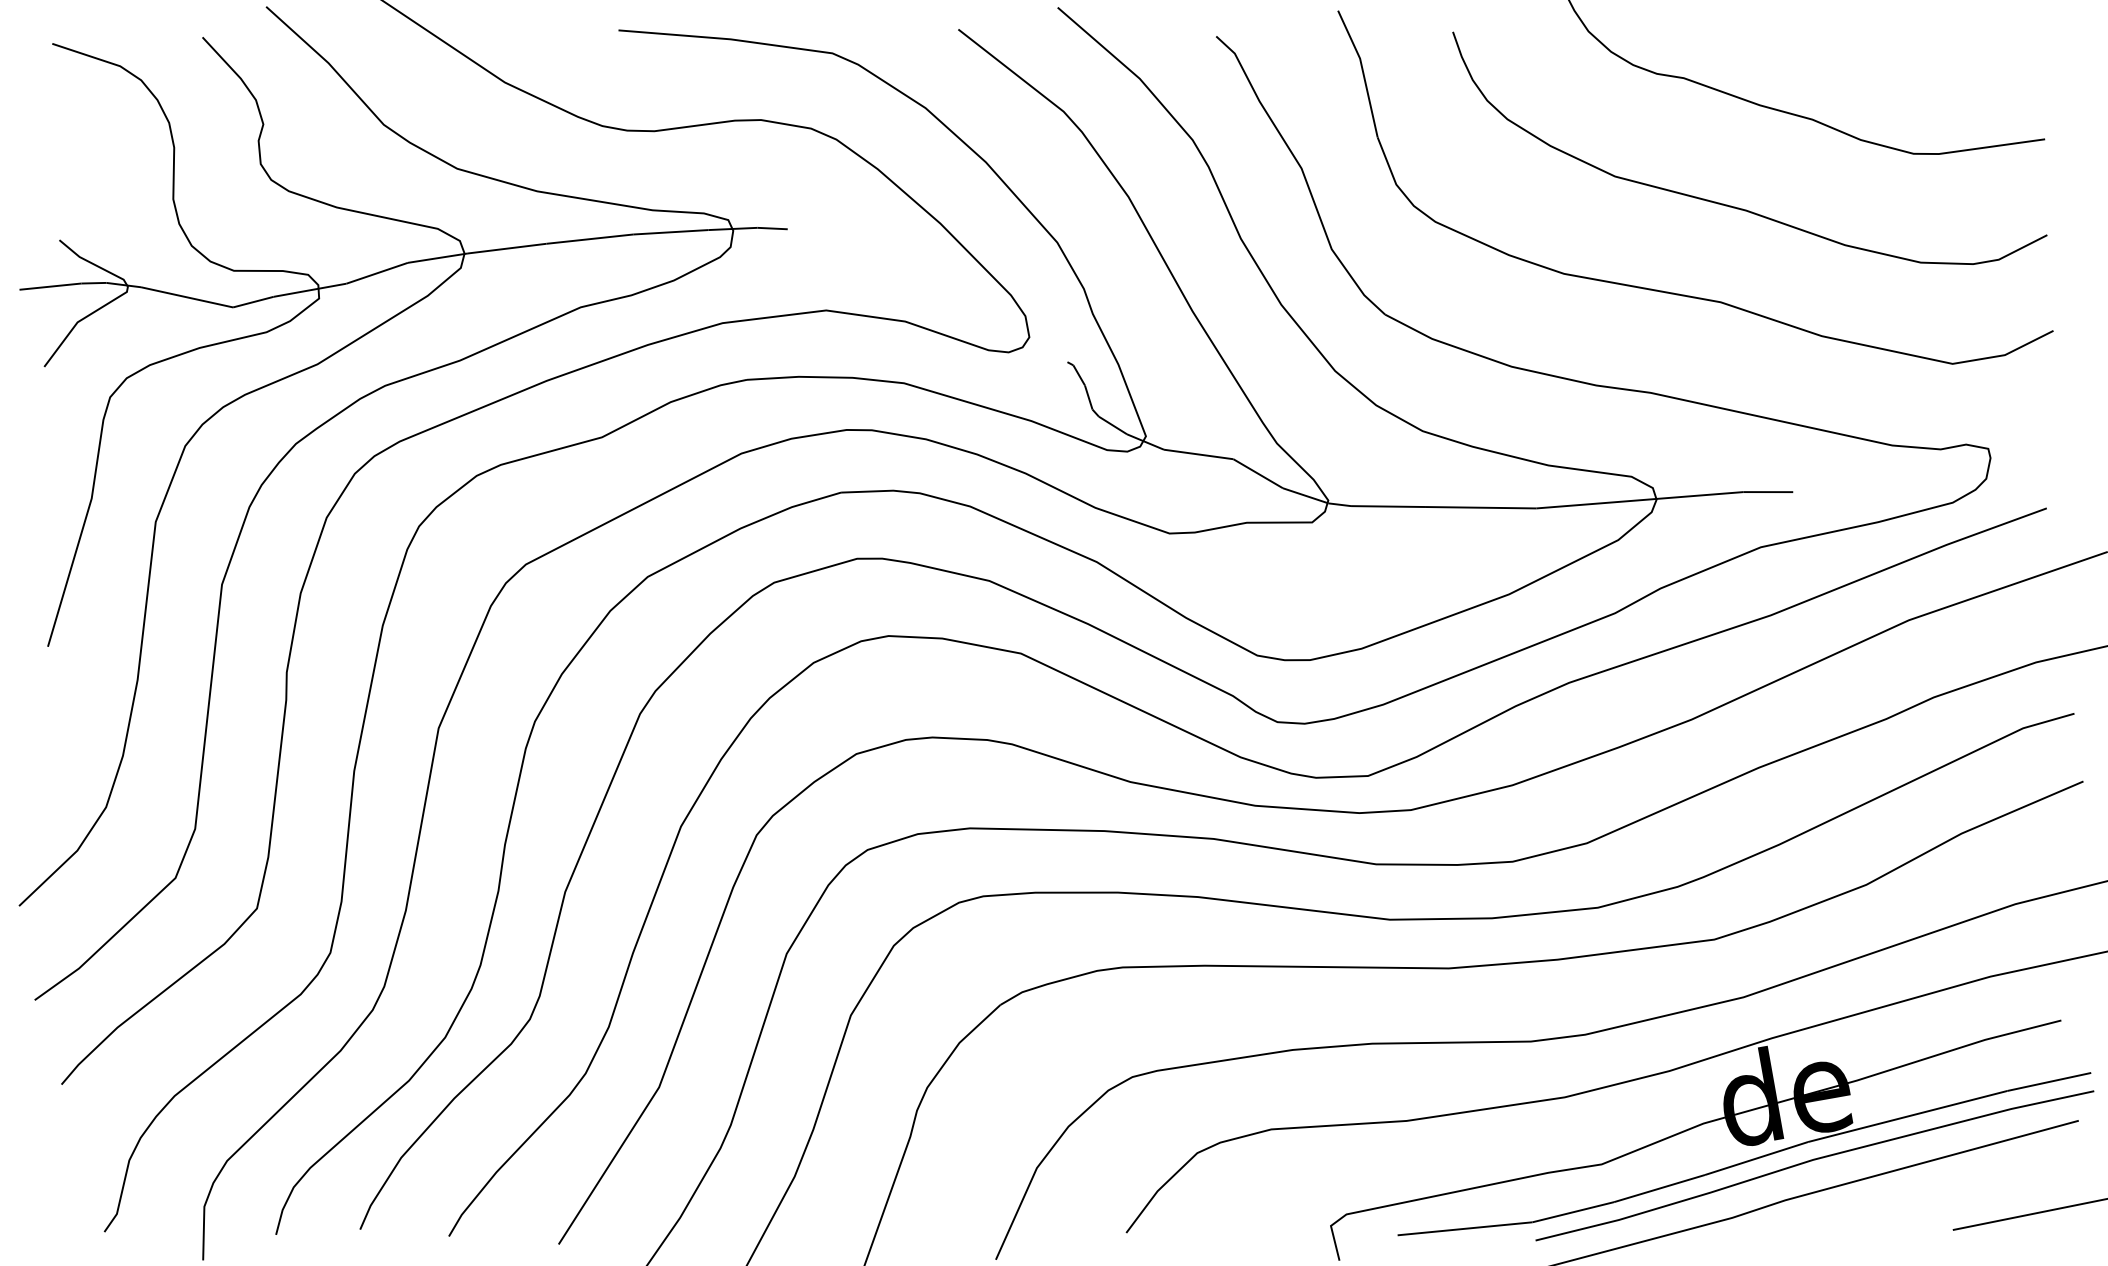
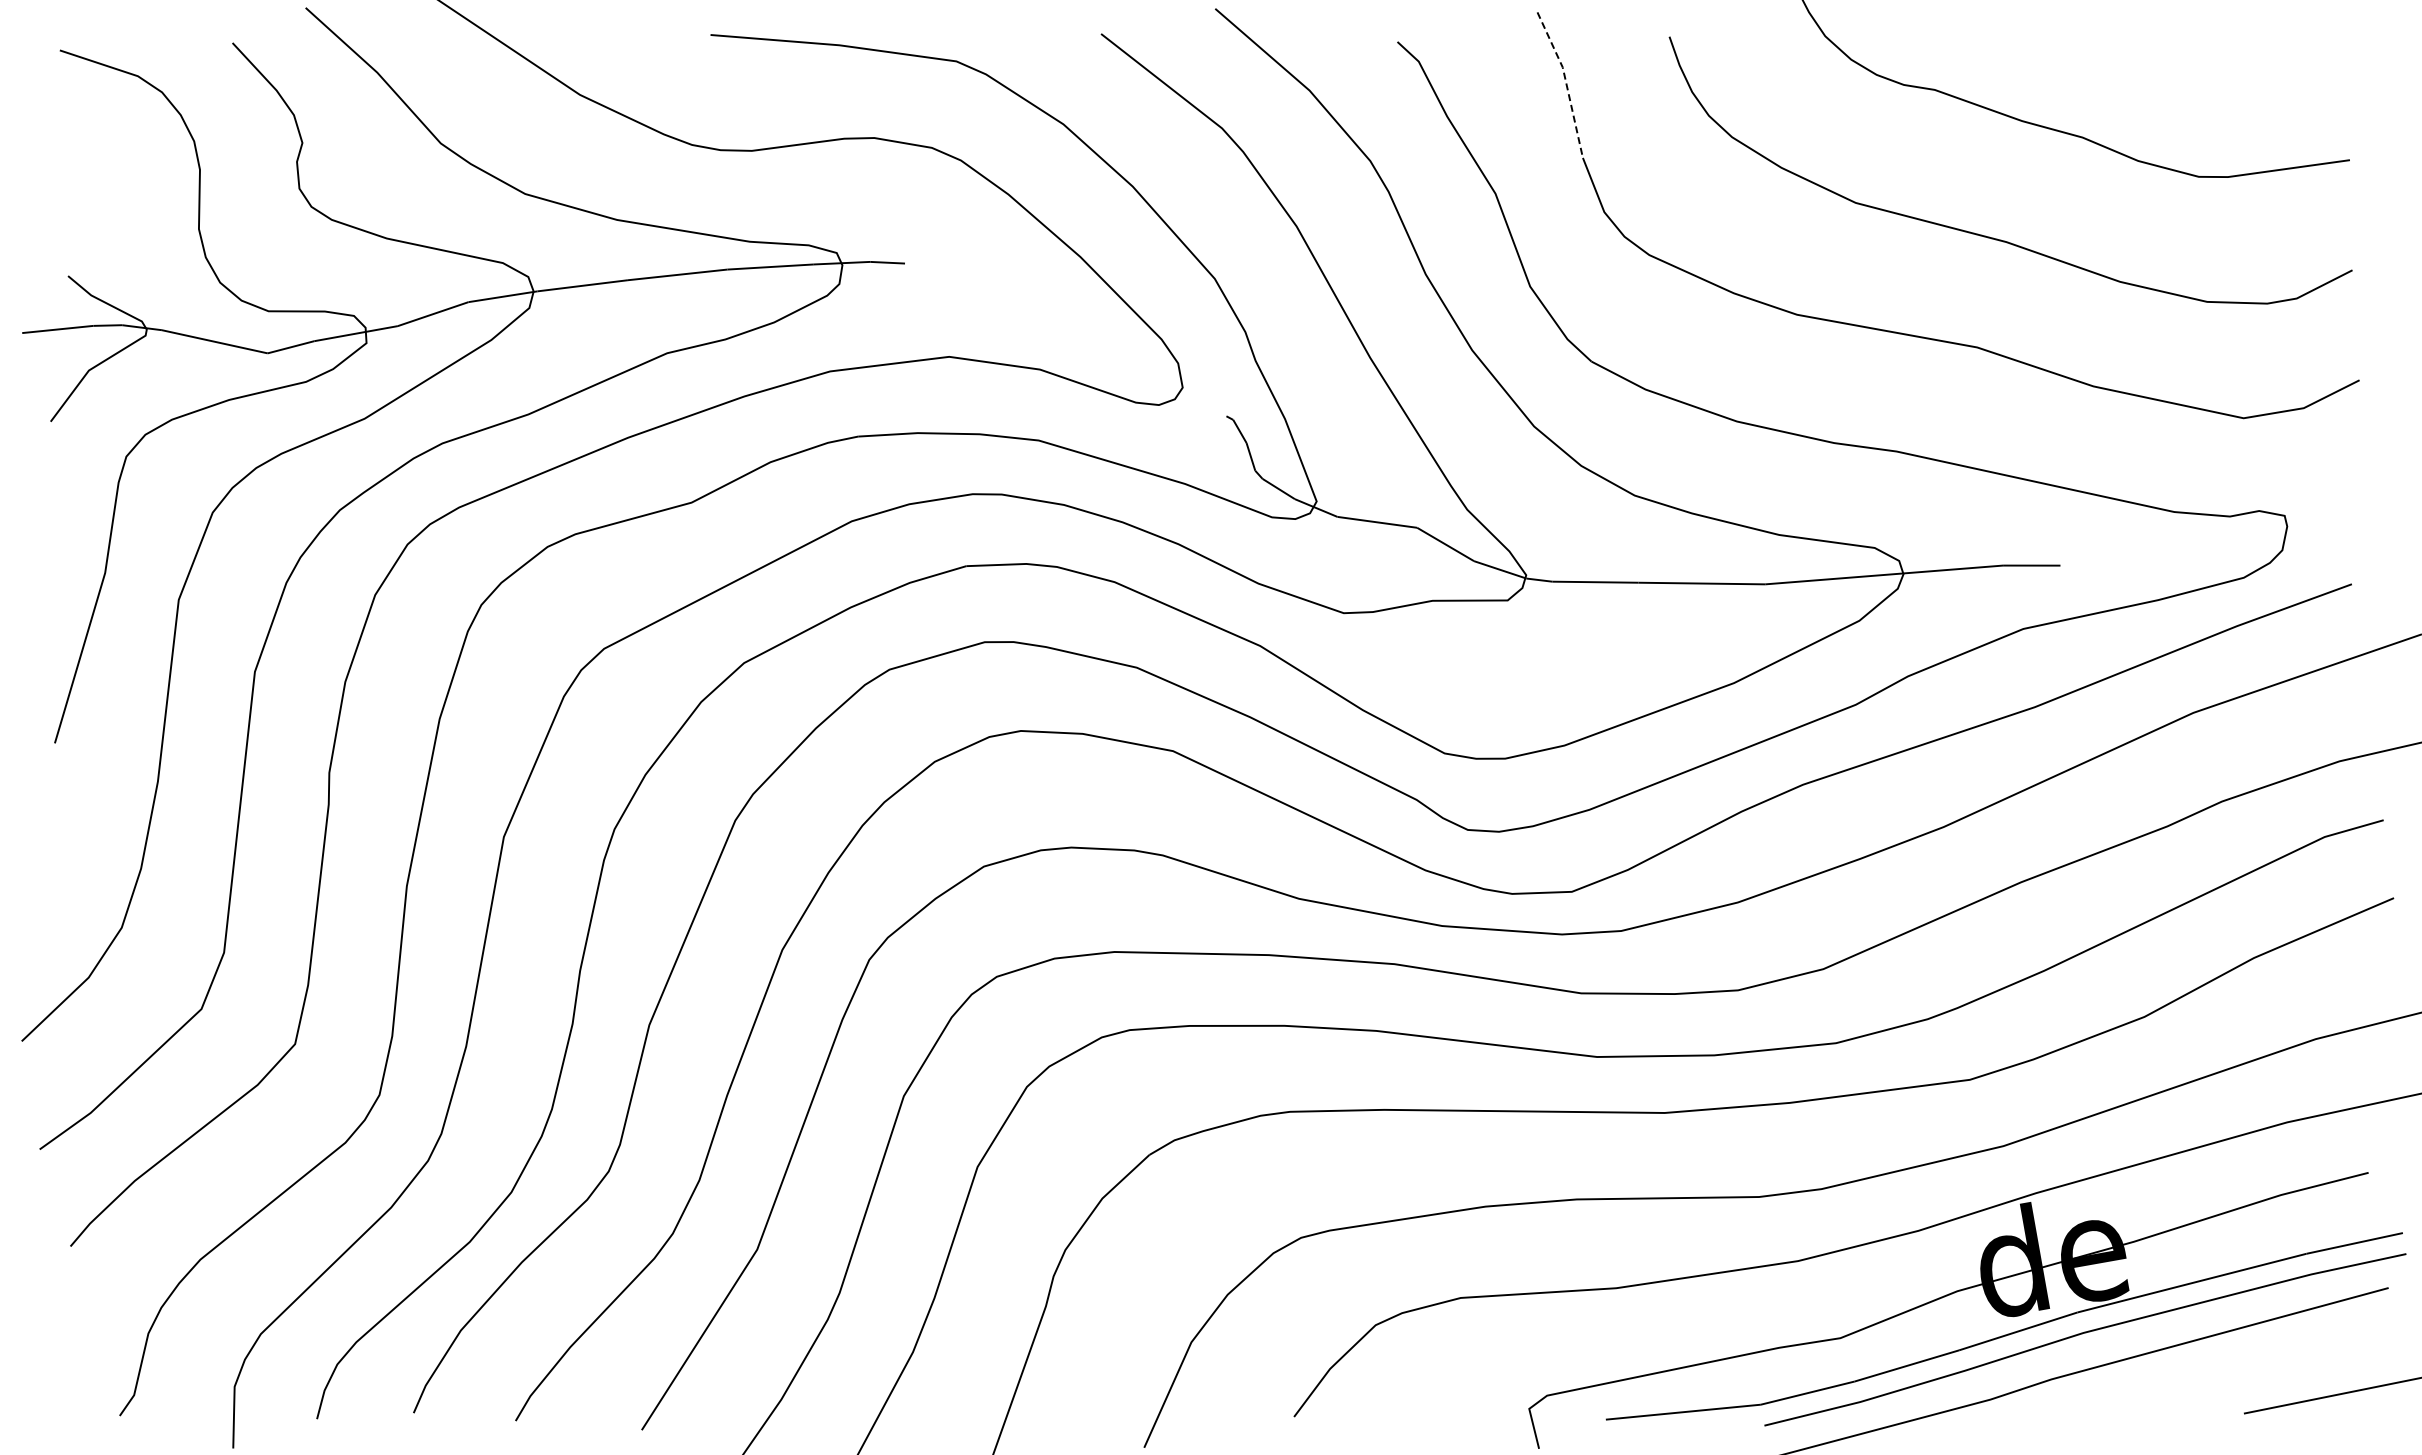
line: (1363, 72) -> (1566, 83), solid -> dashed

